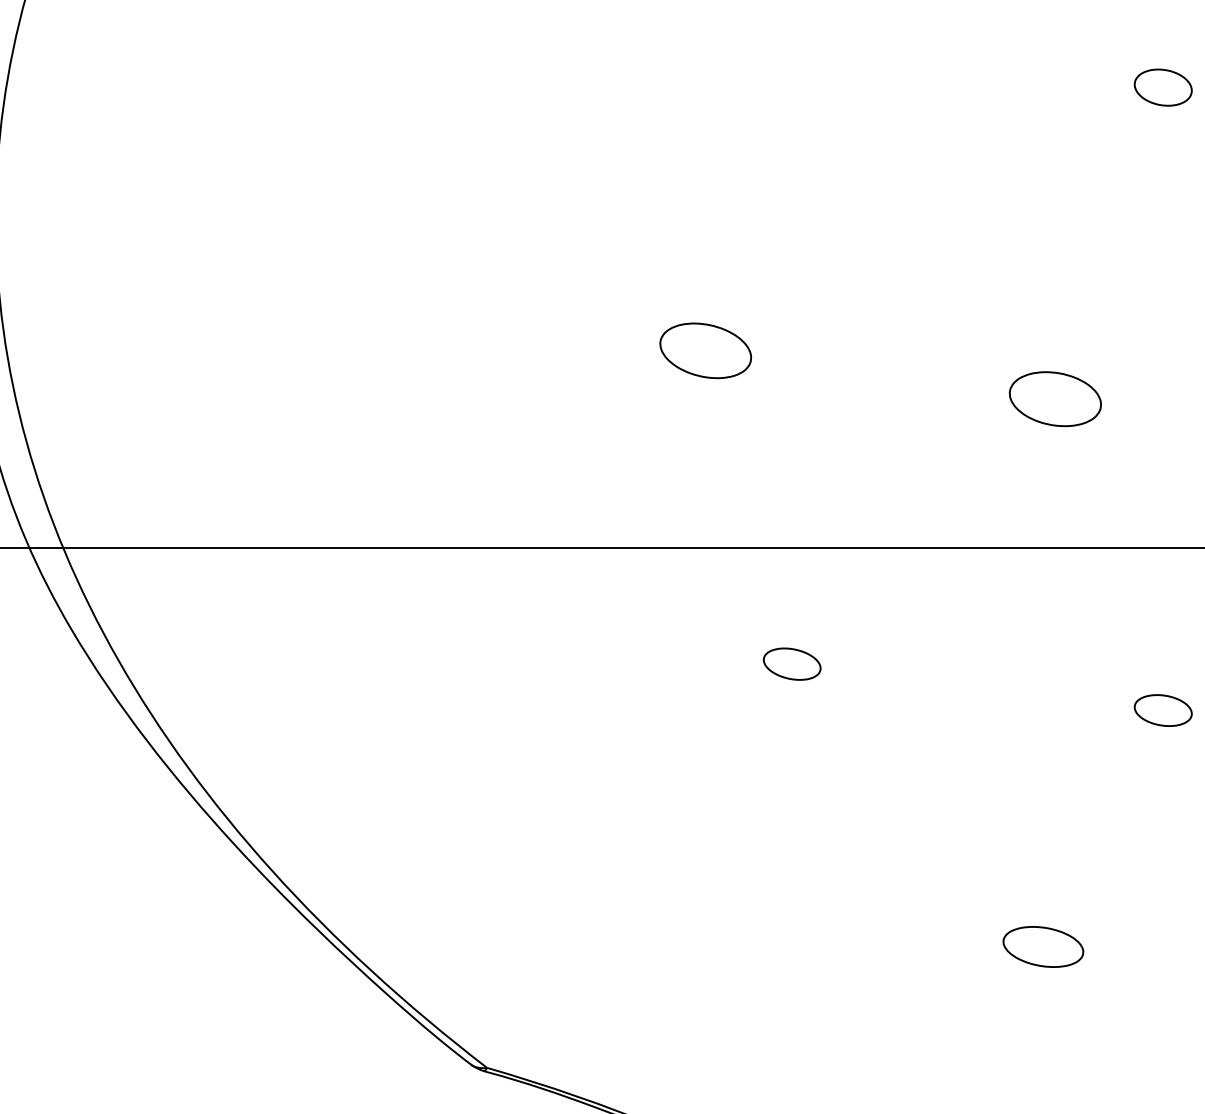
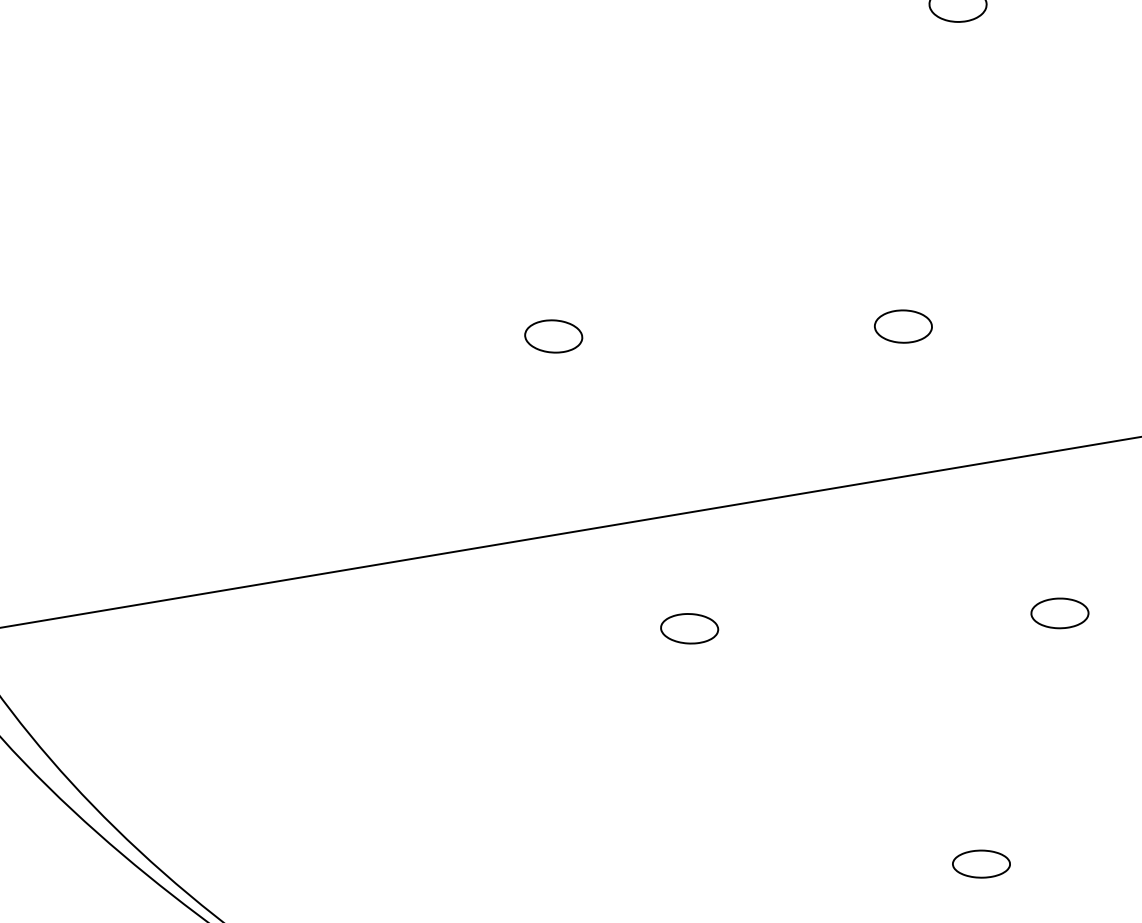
part: (705, 350) -> (553, 336), size x0.62
part: (1054, 398) -> (902, 326), size x0.62
part: (1043, 946) -> (981, 863), size x0.71

